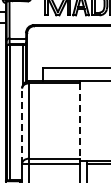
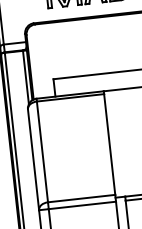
line: (79, 120) -> (109, 143), dashed -> solid
line: (22, 126) -> (34, 160), dashed -> solid

